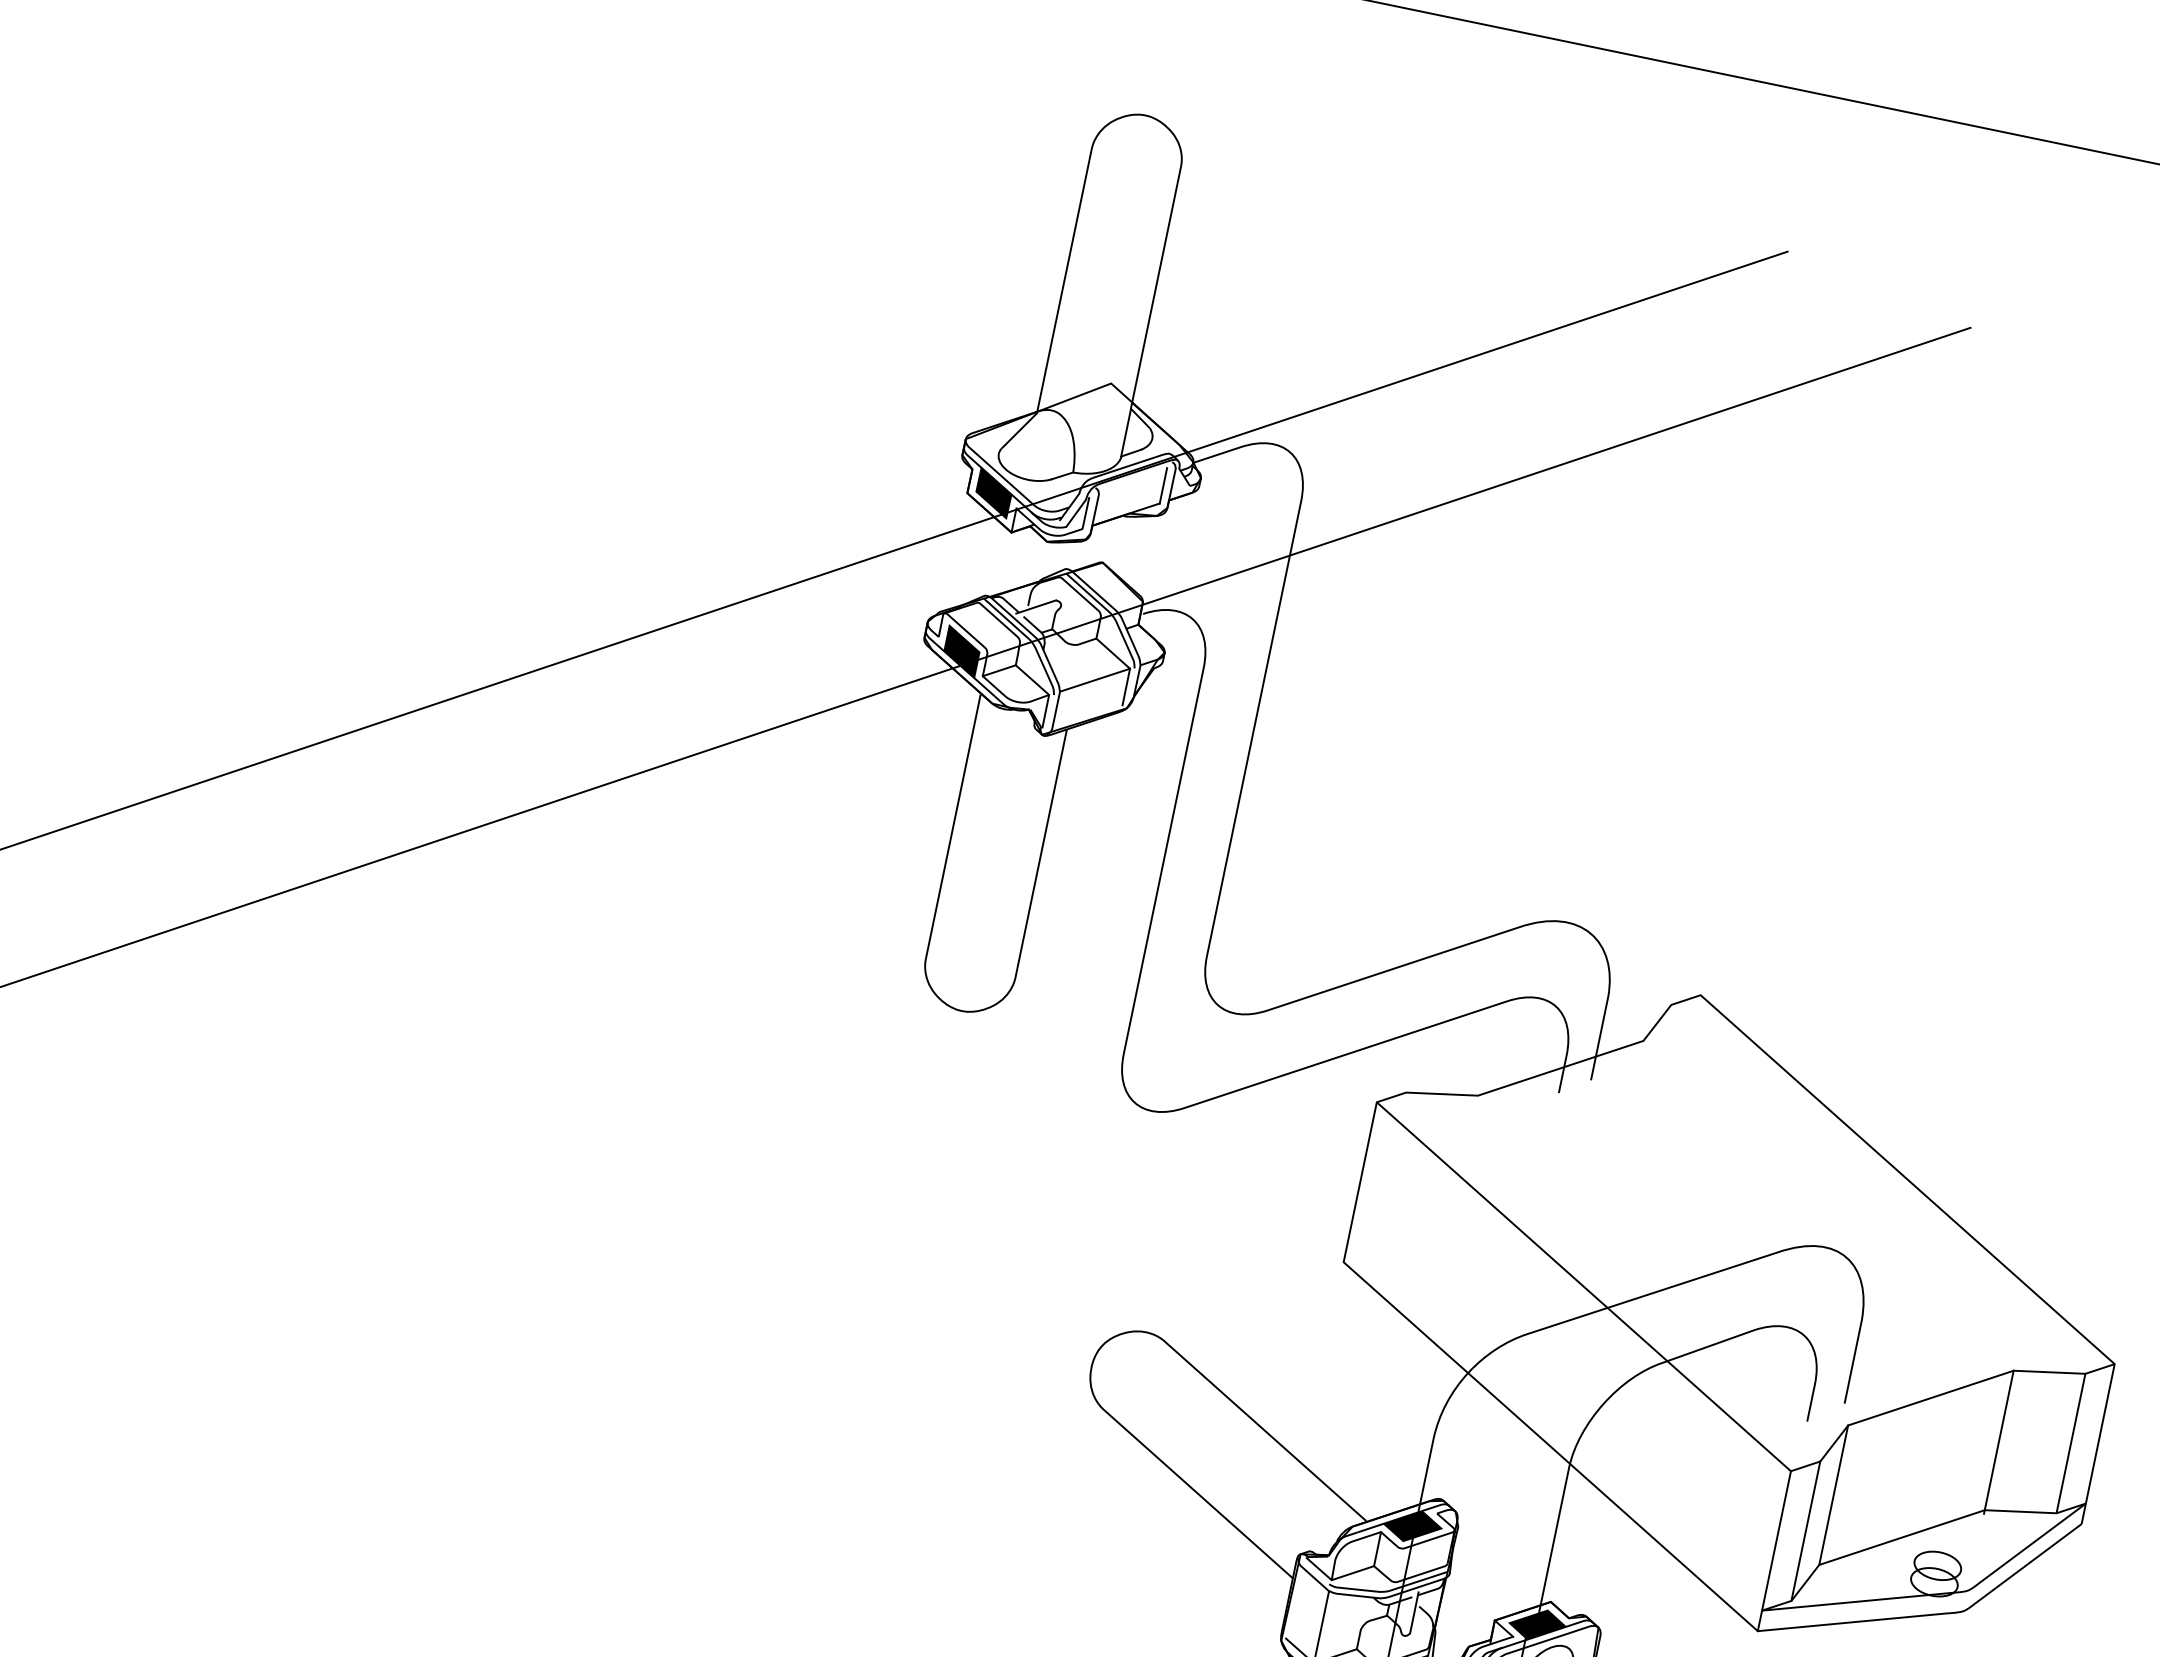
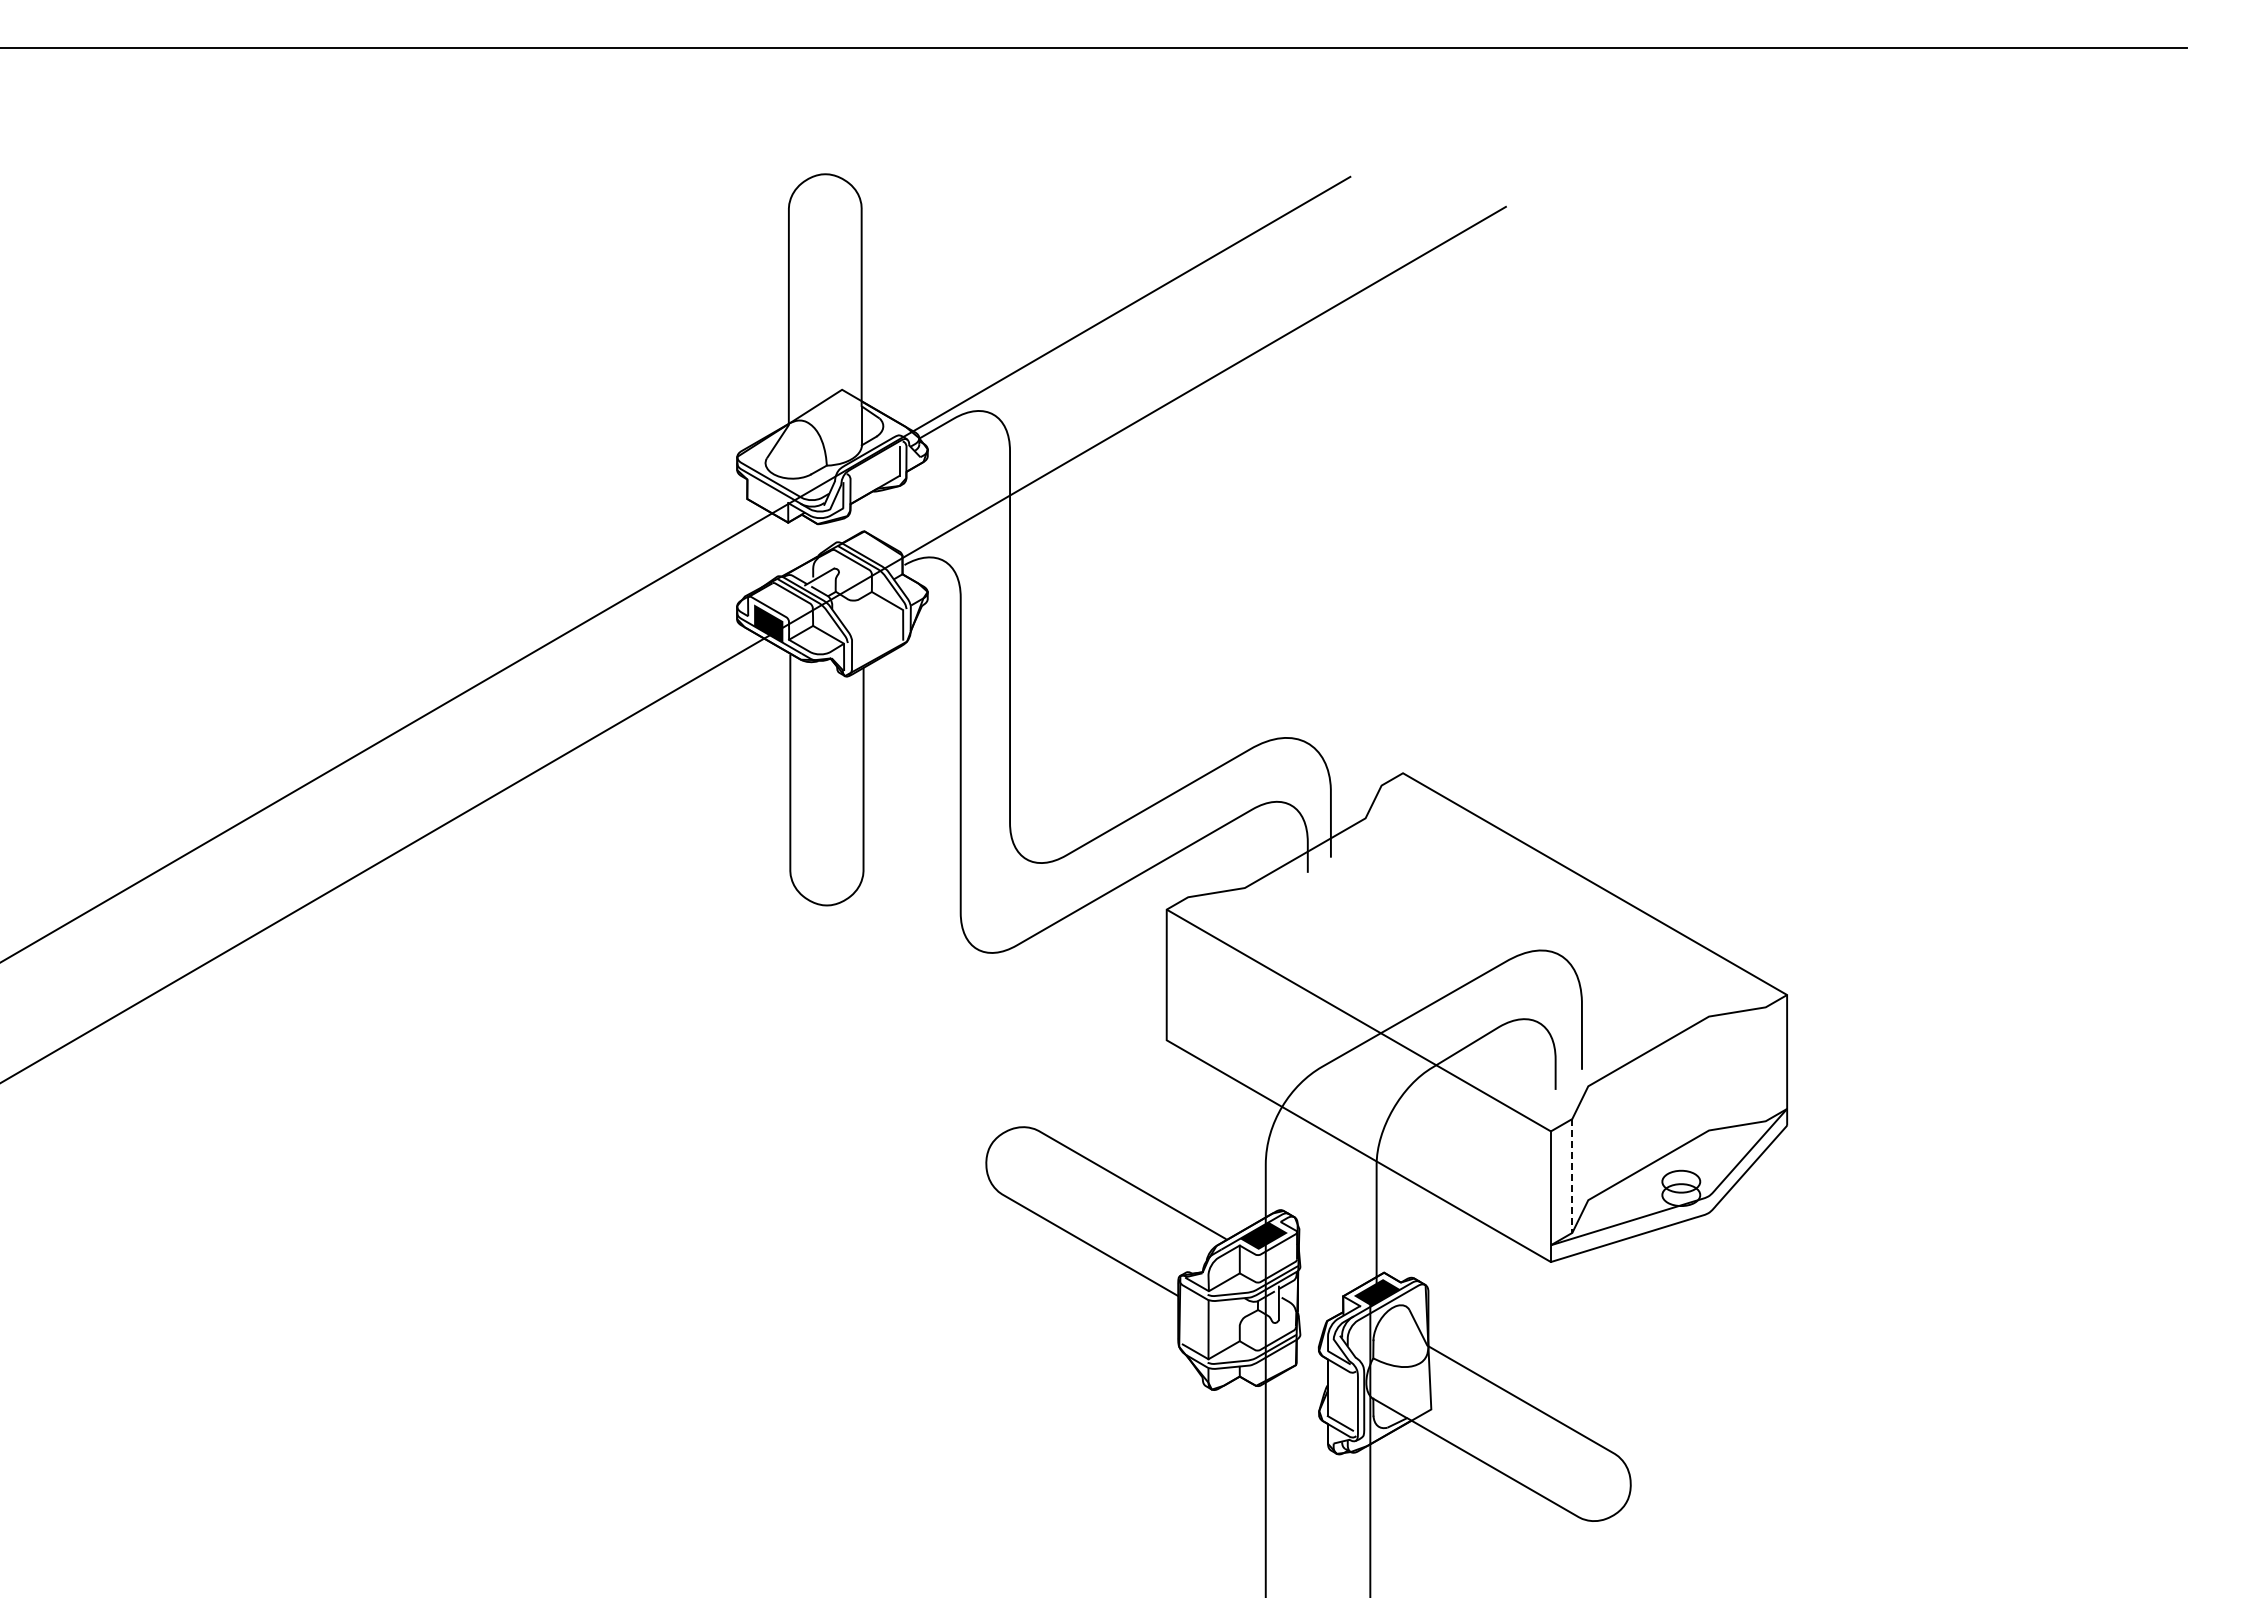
fill: (993, 492) -> (767, 494), removed
line: (1094, 679) -> (877, 624), removed
line: (1999, 1441) -> (1709, 1074), removed
line: (2070, 1442) -> (1765, 1063), removed
line: (1833, 1495) -> (1588, 1143), removed
line: (1806, 1530) -> (1572, 1175), solid -> dashed

